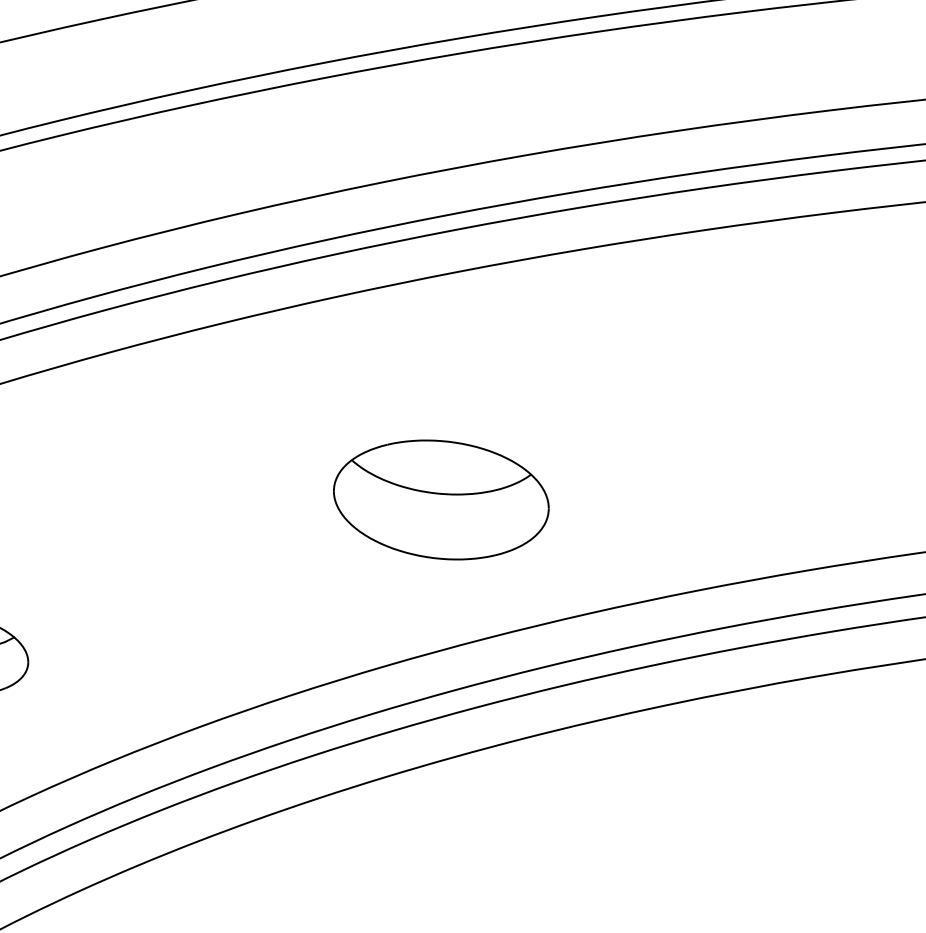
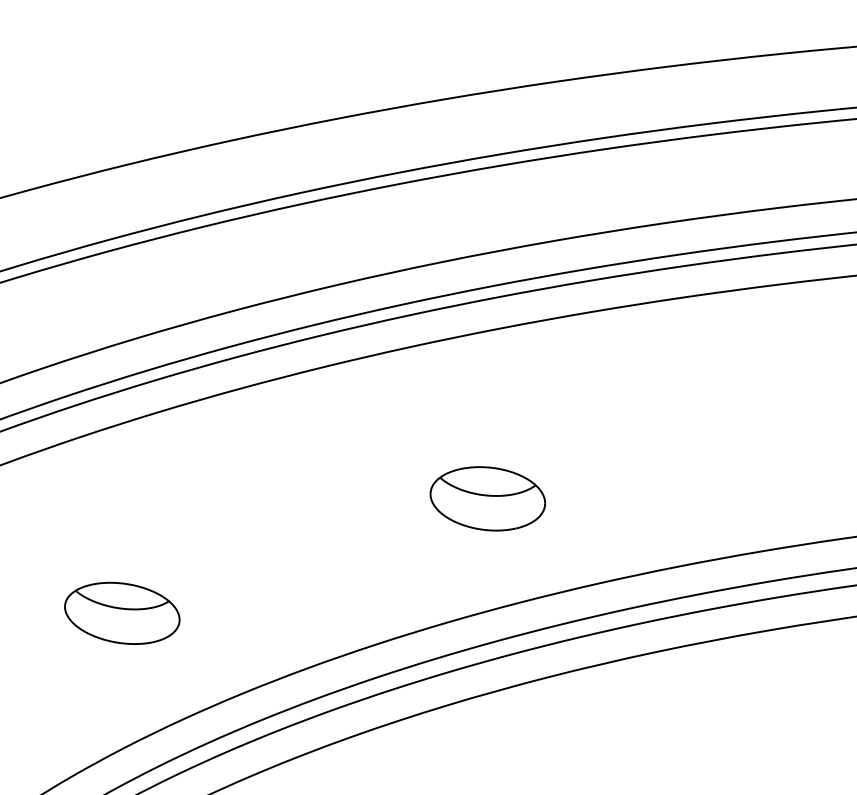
part: (440, 499) -> (487, 498), size x0.71

